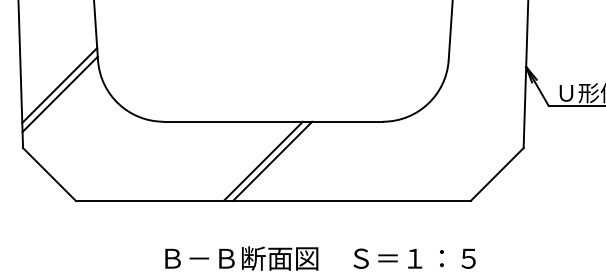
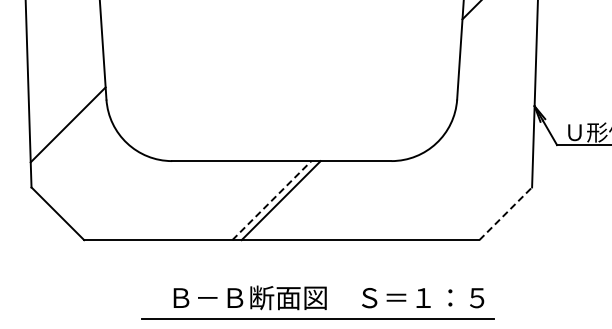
line: (60, 94) -> (68, 133), removed
line: (263, 161) -> (271, 200), solid -> dashed
line: (498, 174) -> (506, 213), solid -> dashed

